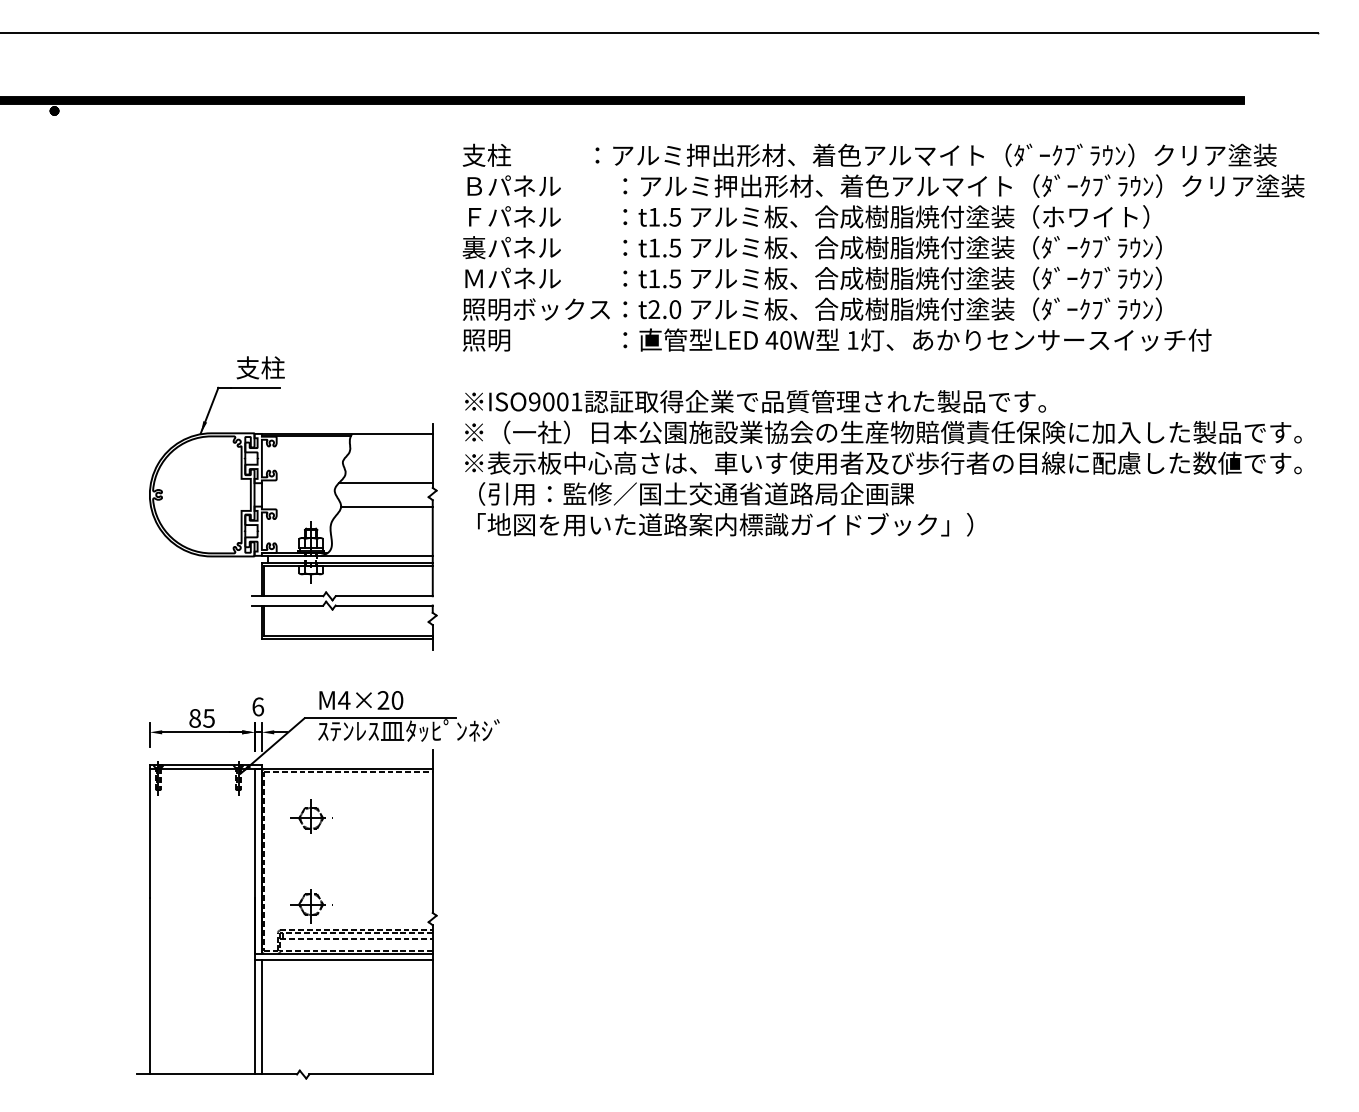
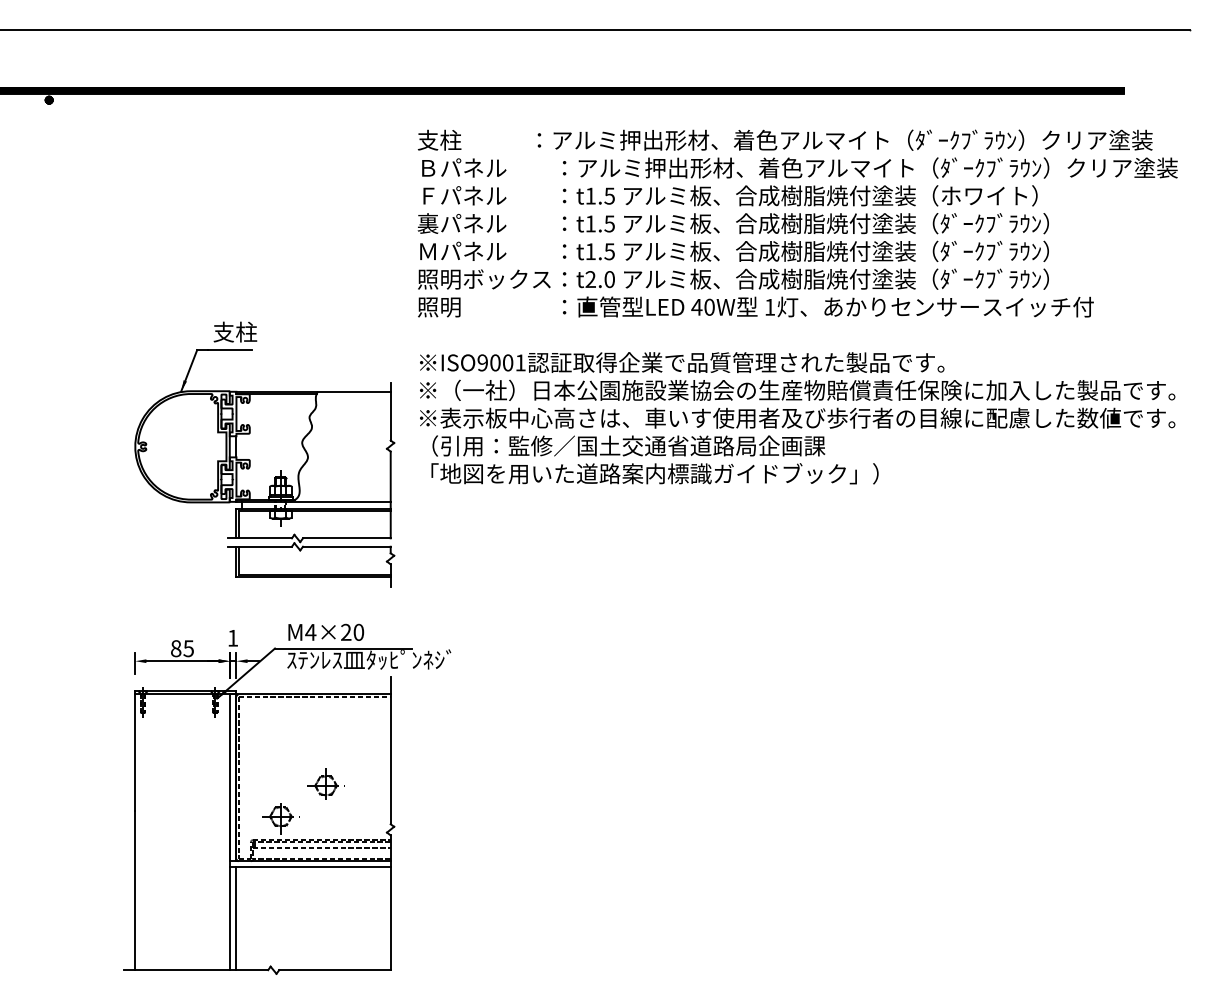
line: (385, 483) -> (348, 436), removed
line: (386, 506) -> (348, 457), removed
text: (258, 706) -> (233, 637), 6 -> 1
part: (311, 816) -> (326, 784), moved

